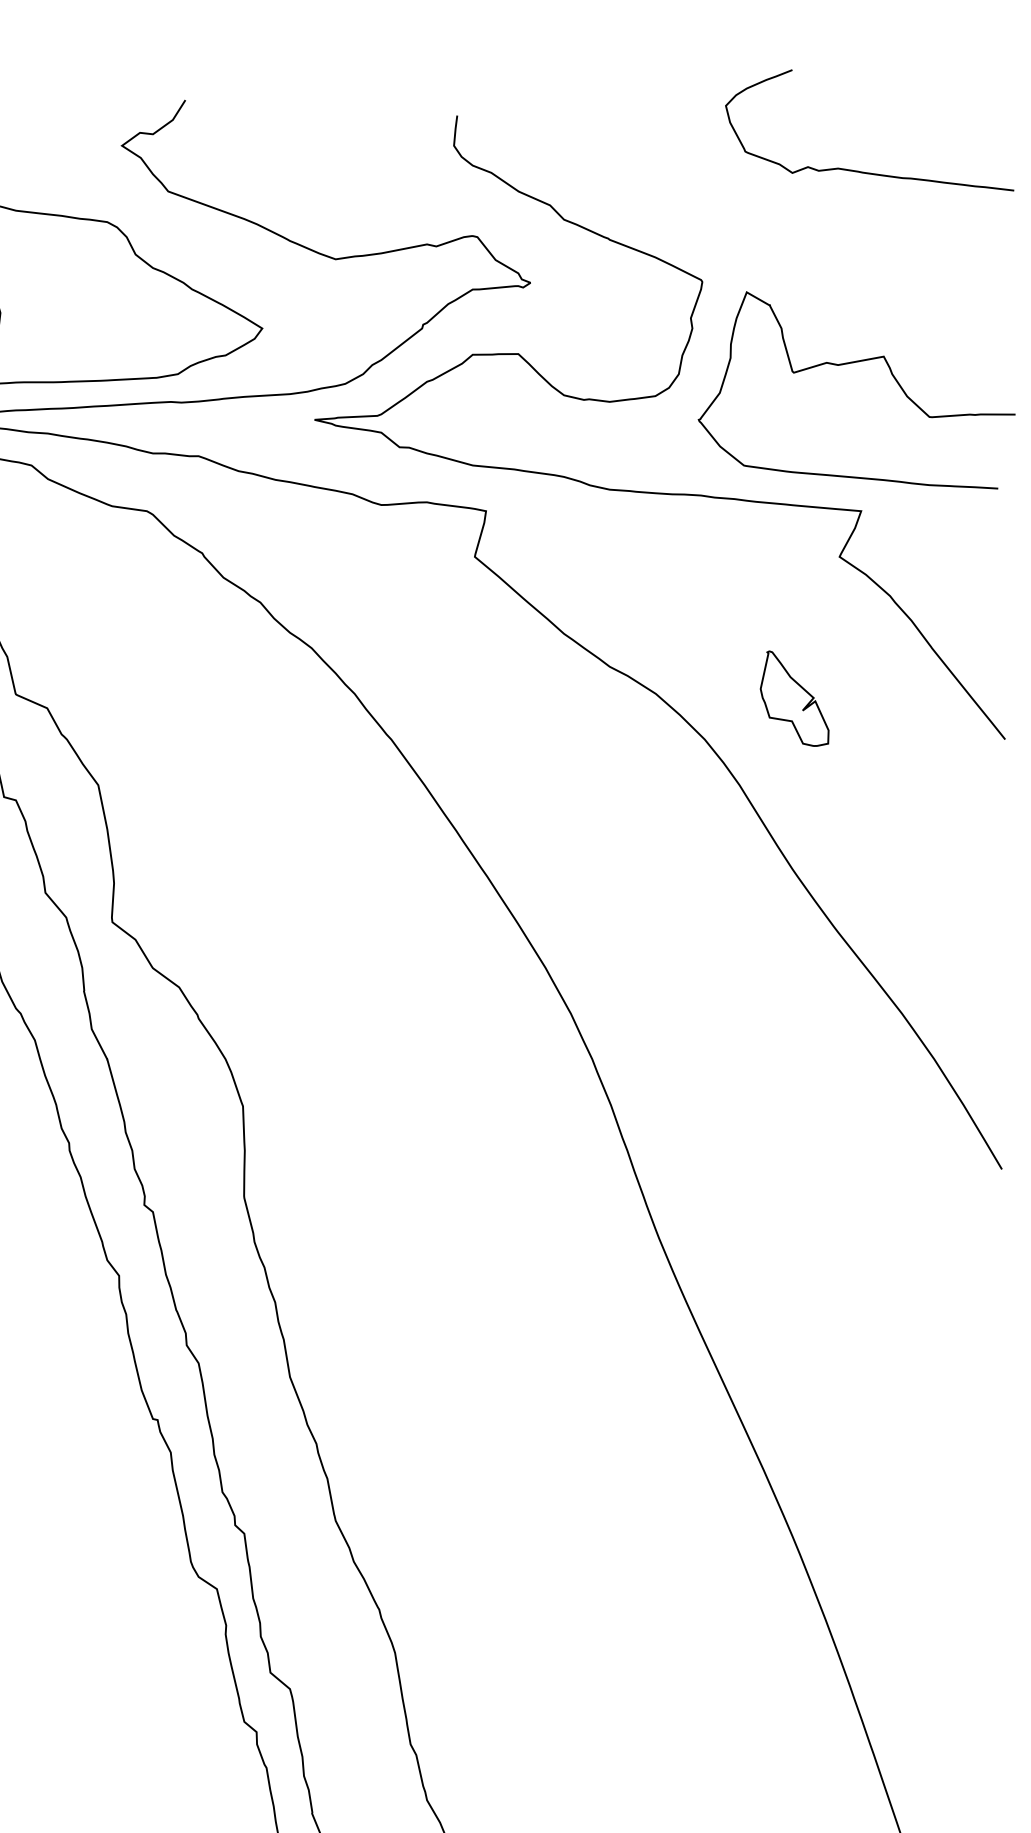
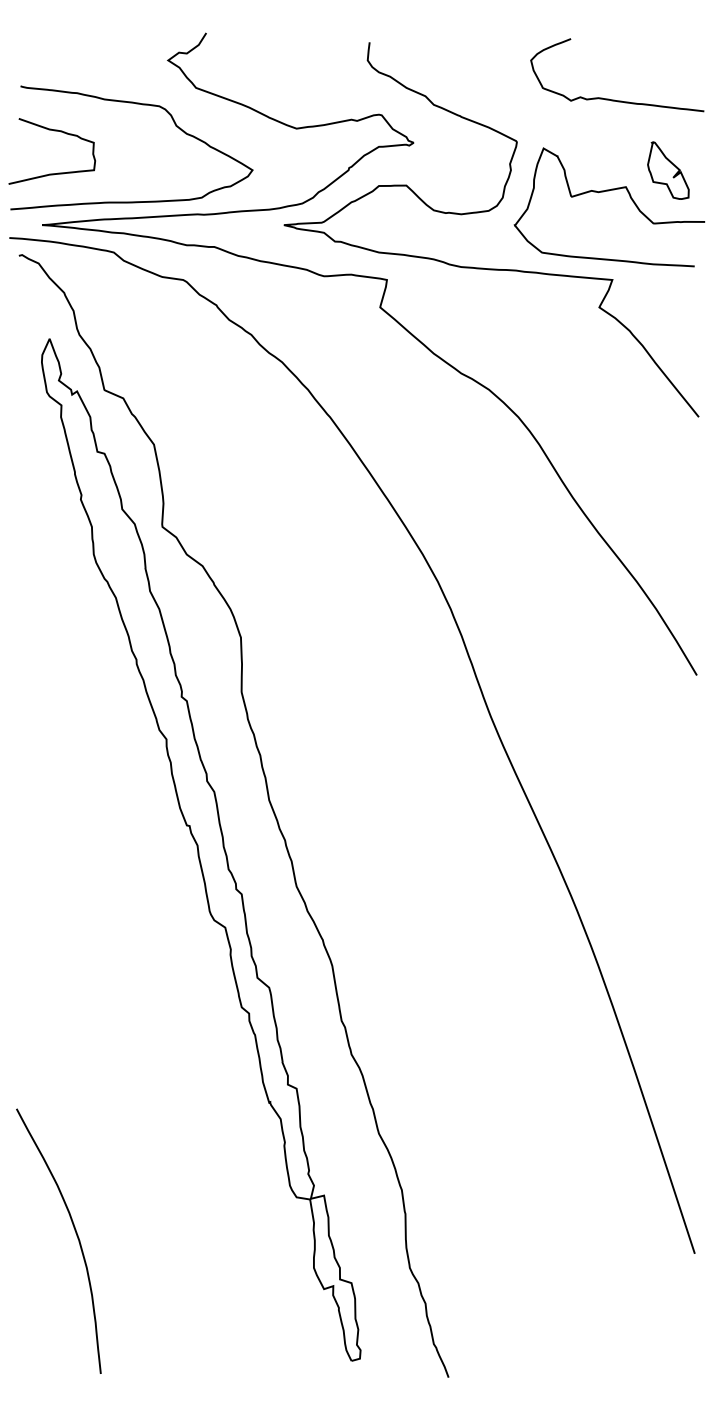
curve: (864, 170) -> (614, 99), moved
part: (794, 698) -> (668, 170), moved

